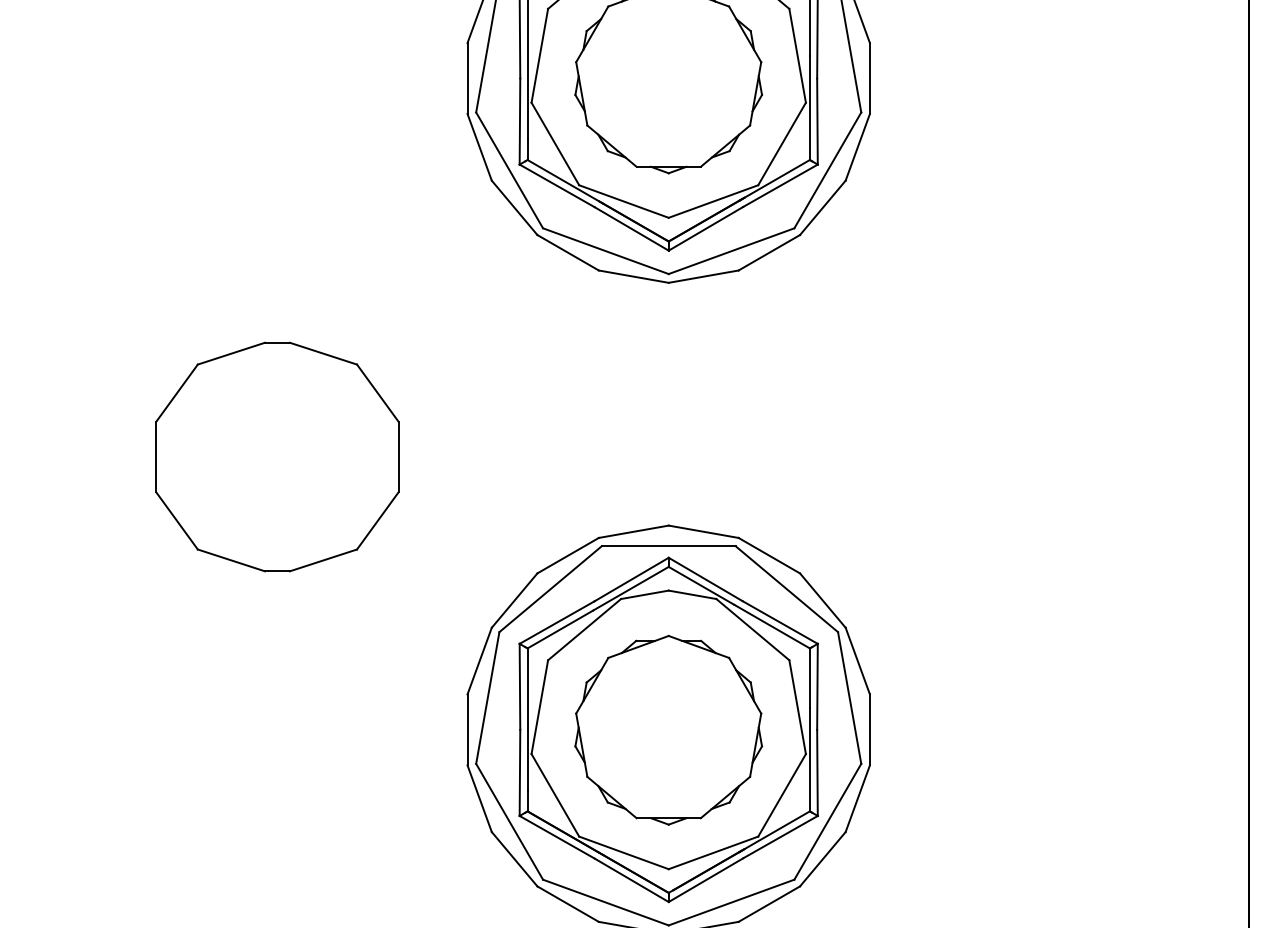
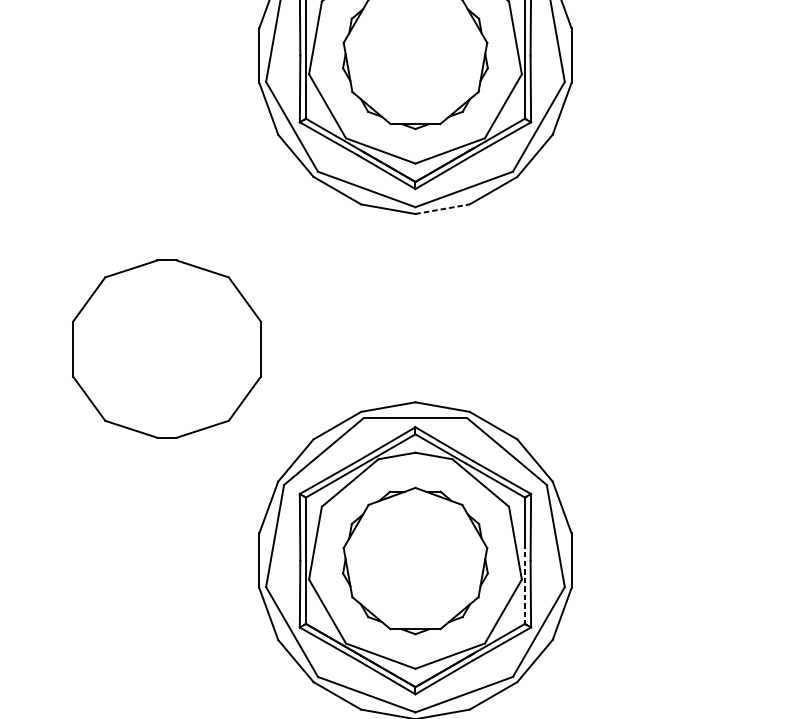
line: (704, 276) -> (443, 209), solid -> dashed
part: (277, 456) -> (167, 348), moved
line: (809, 759) -> (524, 583), solid -> dashed

